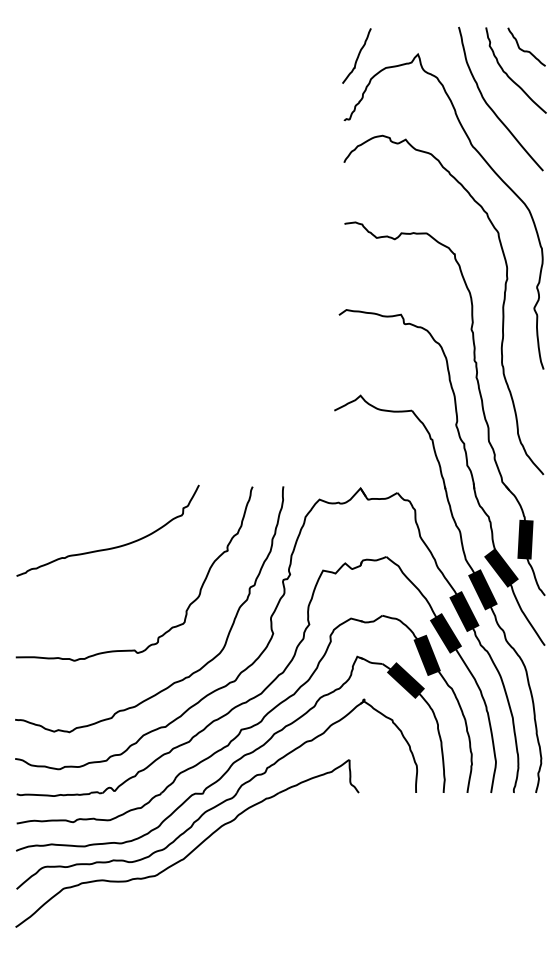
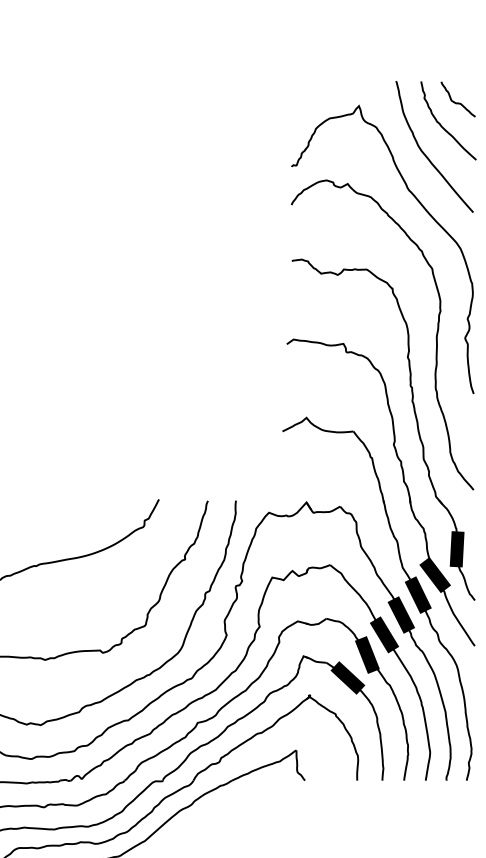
curve: (357, 55) -> (303, 107), removed

